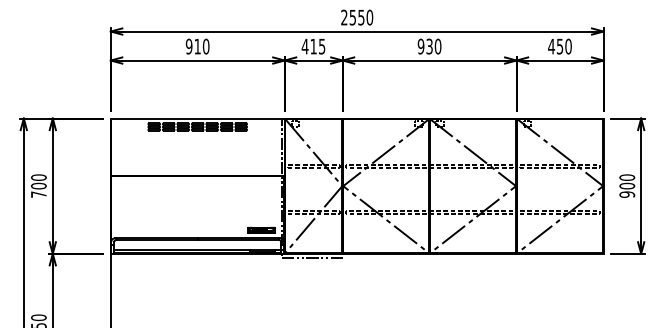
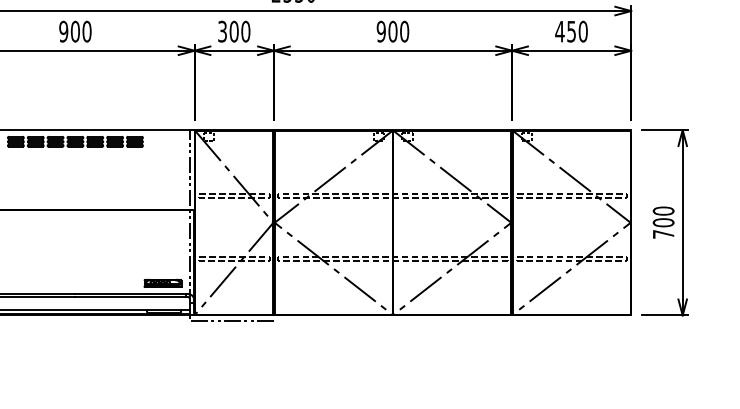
text: (197, 46) -> (75, 31), 910 -> 900
text: (313, 46) -> (233, 31), 415 -> 300
text: (429, 46) -> (392, 31), 930 -> 900
text: (627, 194) -> (663, 234), 900 -> 700

